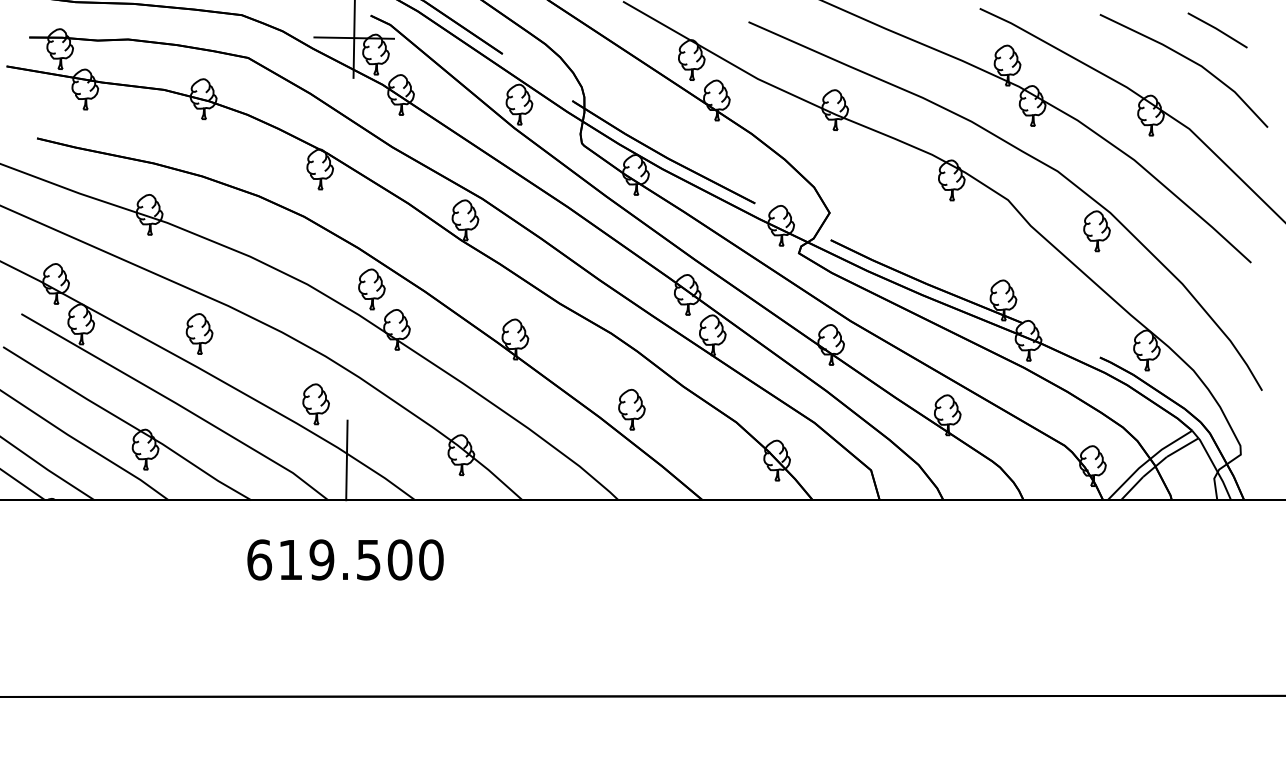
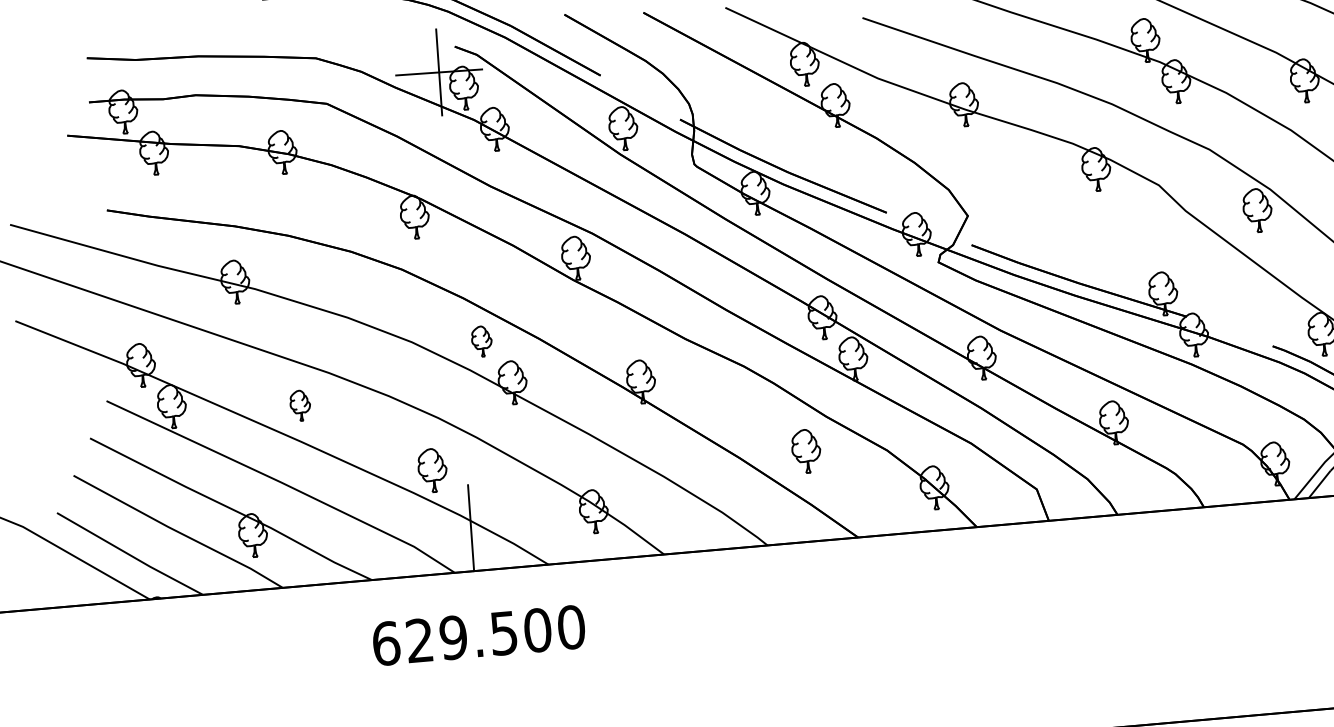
part: (371, 289) -> (481, 341), size x0.7
part: (199, 333) -> (300, 405), size x0.7
part: (631, 409) -> (805, 451), moved
text: (289, 559) -> (418, 640), 619.500 -> 629.500

